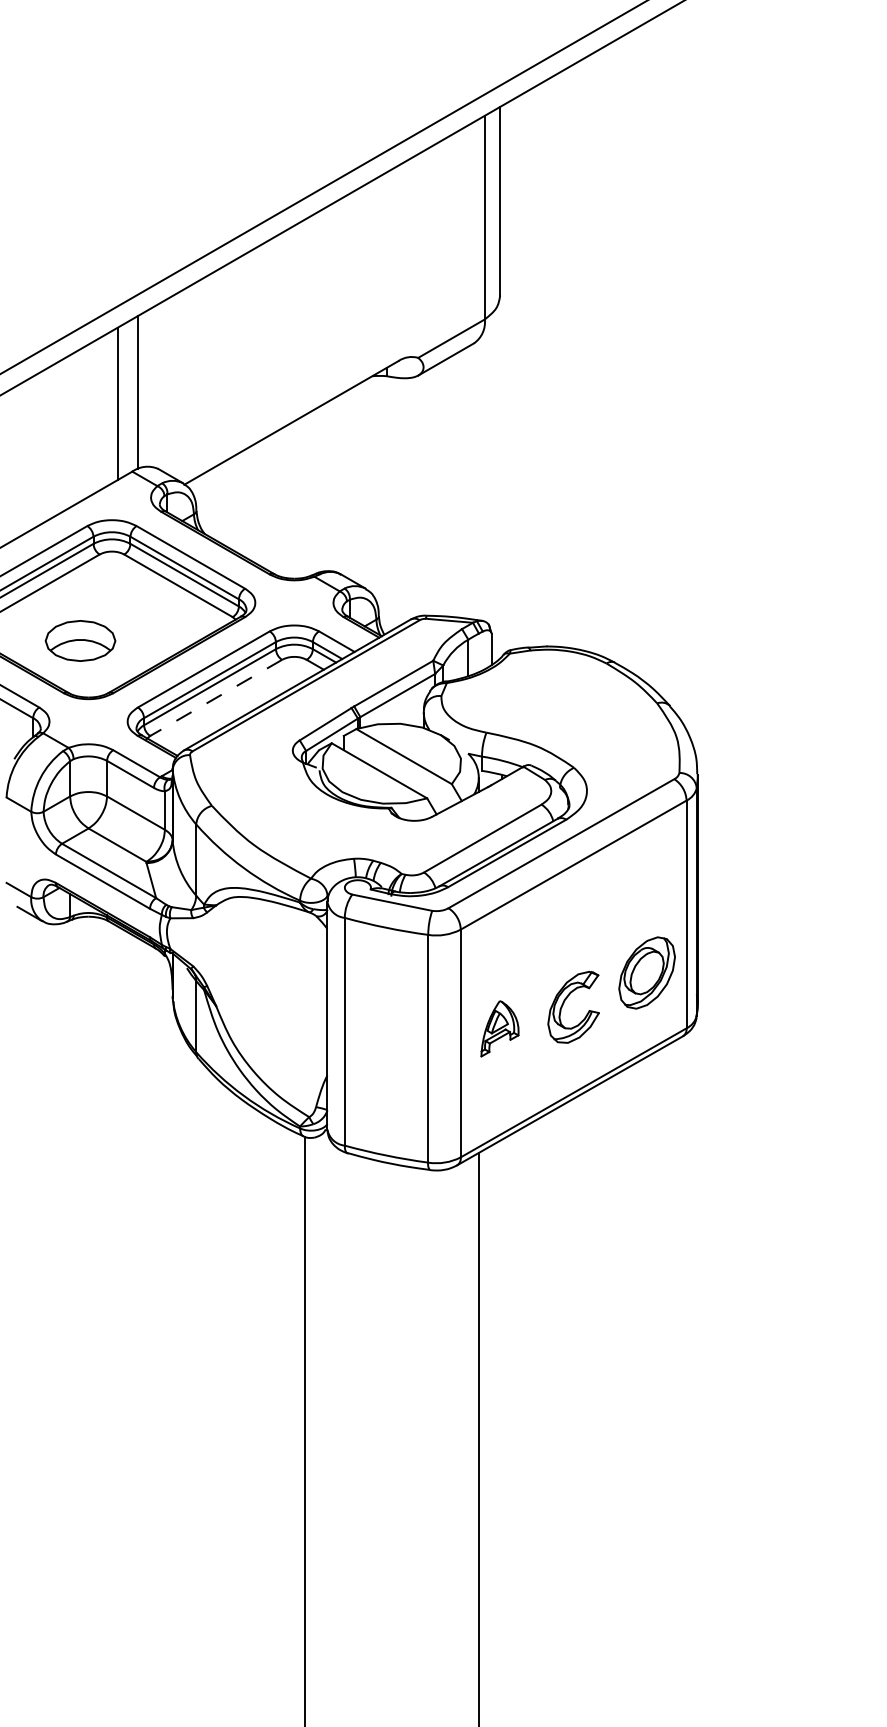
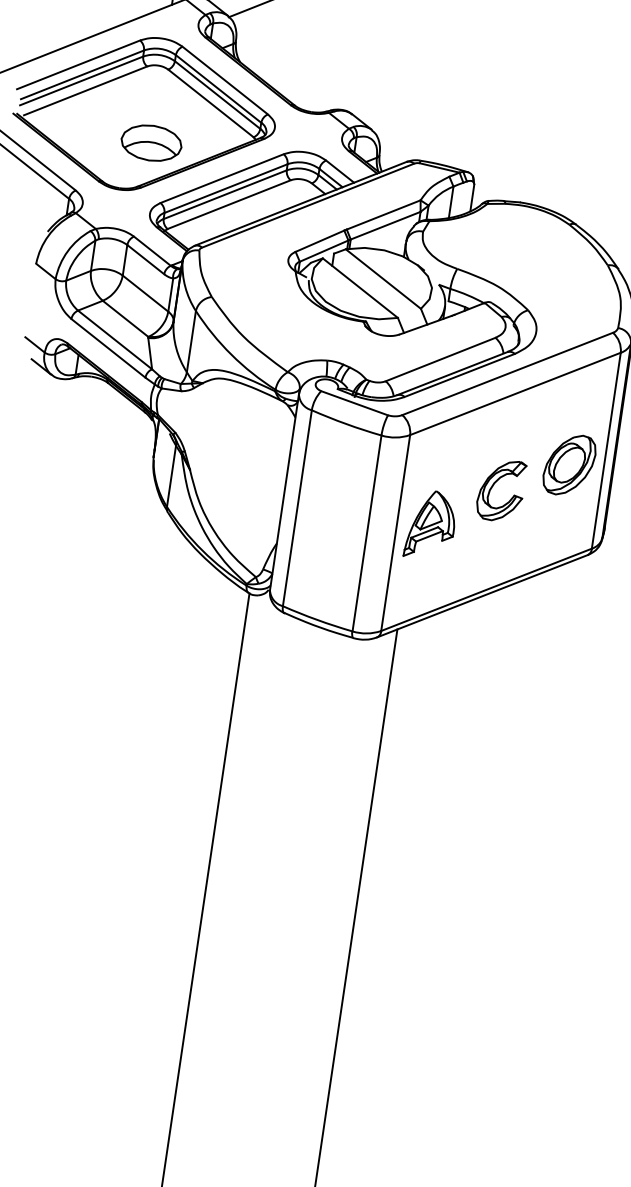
part: (80, 640) -> (151, 142), moved
line: (215, 698) -> (228, 205), dashed -> solid
part: (646, 972) -> (569, 464), moved
part: (565, 1001) -> (494, 484), moved
part: (499, 1028) -> (430, 525), size x1.43

